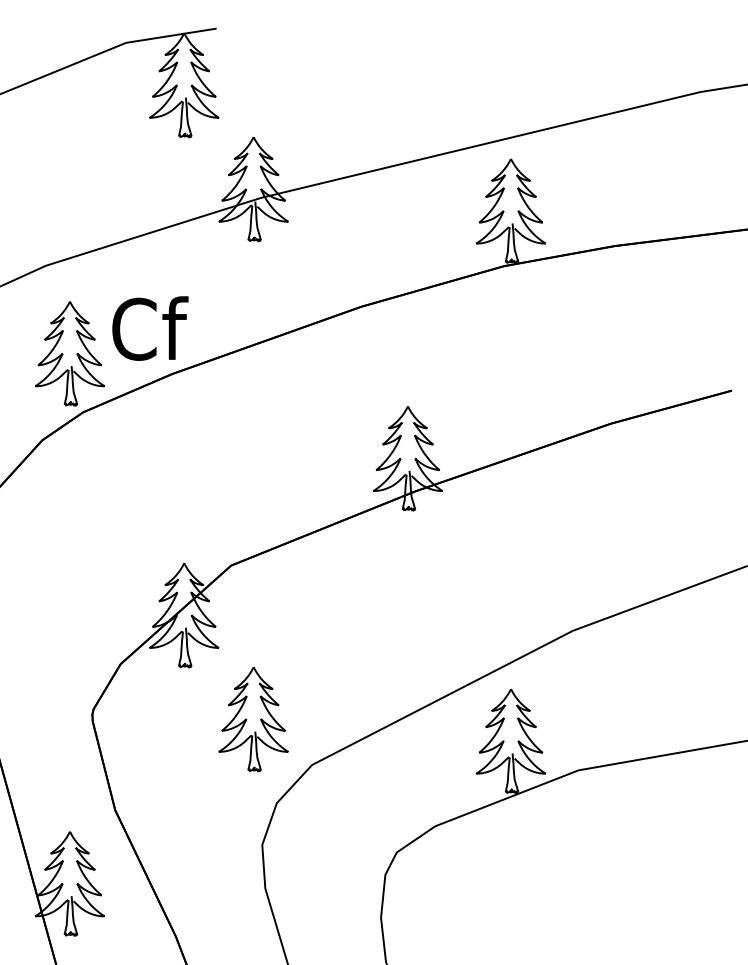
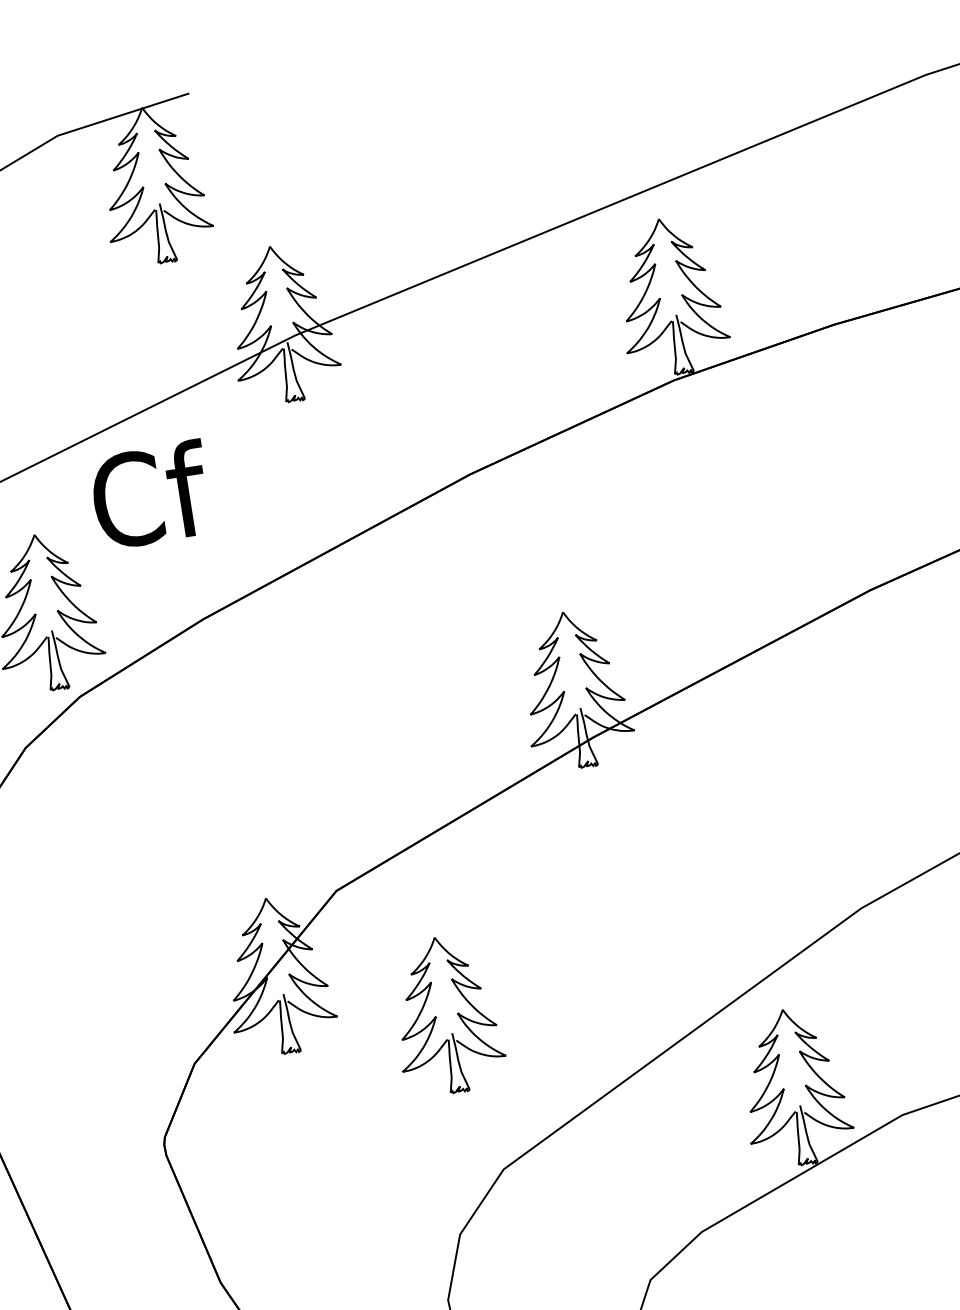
text: (150, 328) -> (151, 494), moved
part: (253, 719) -> (446, 1015), moved

